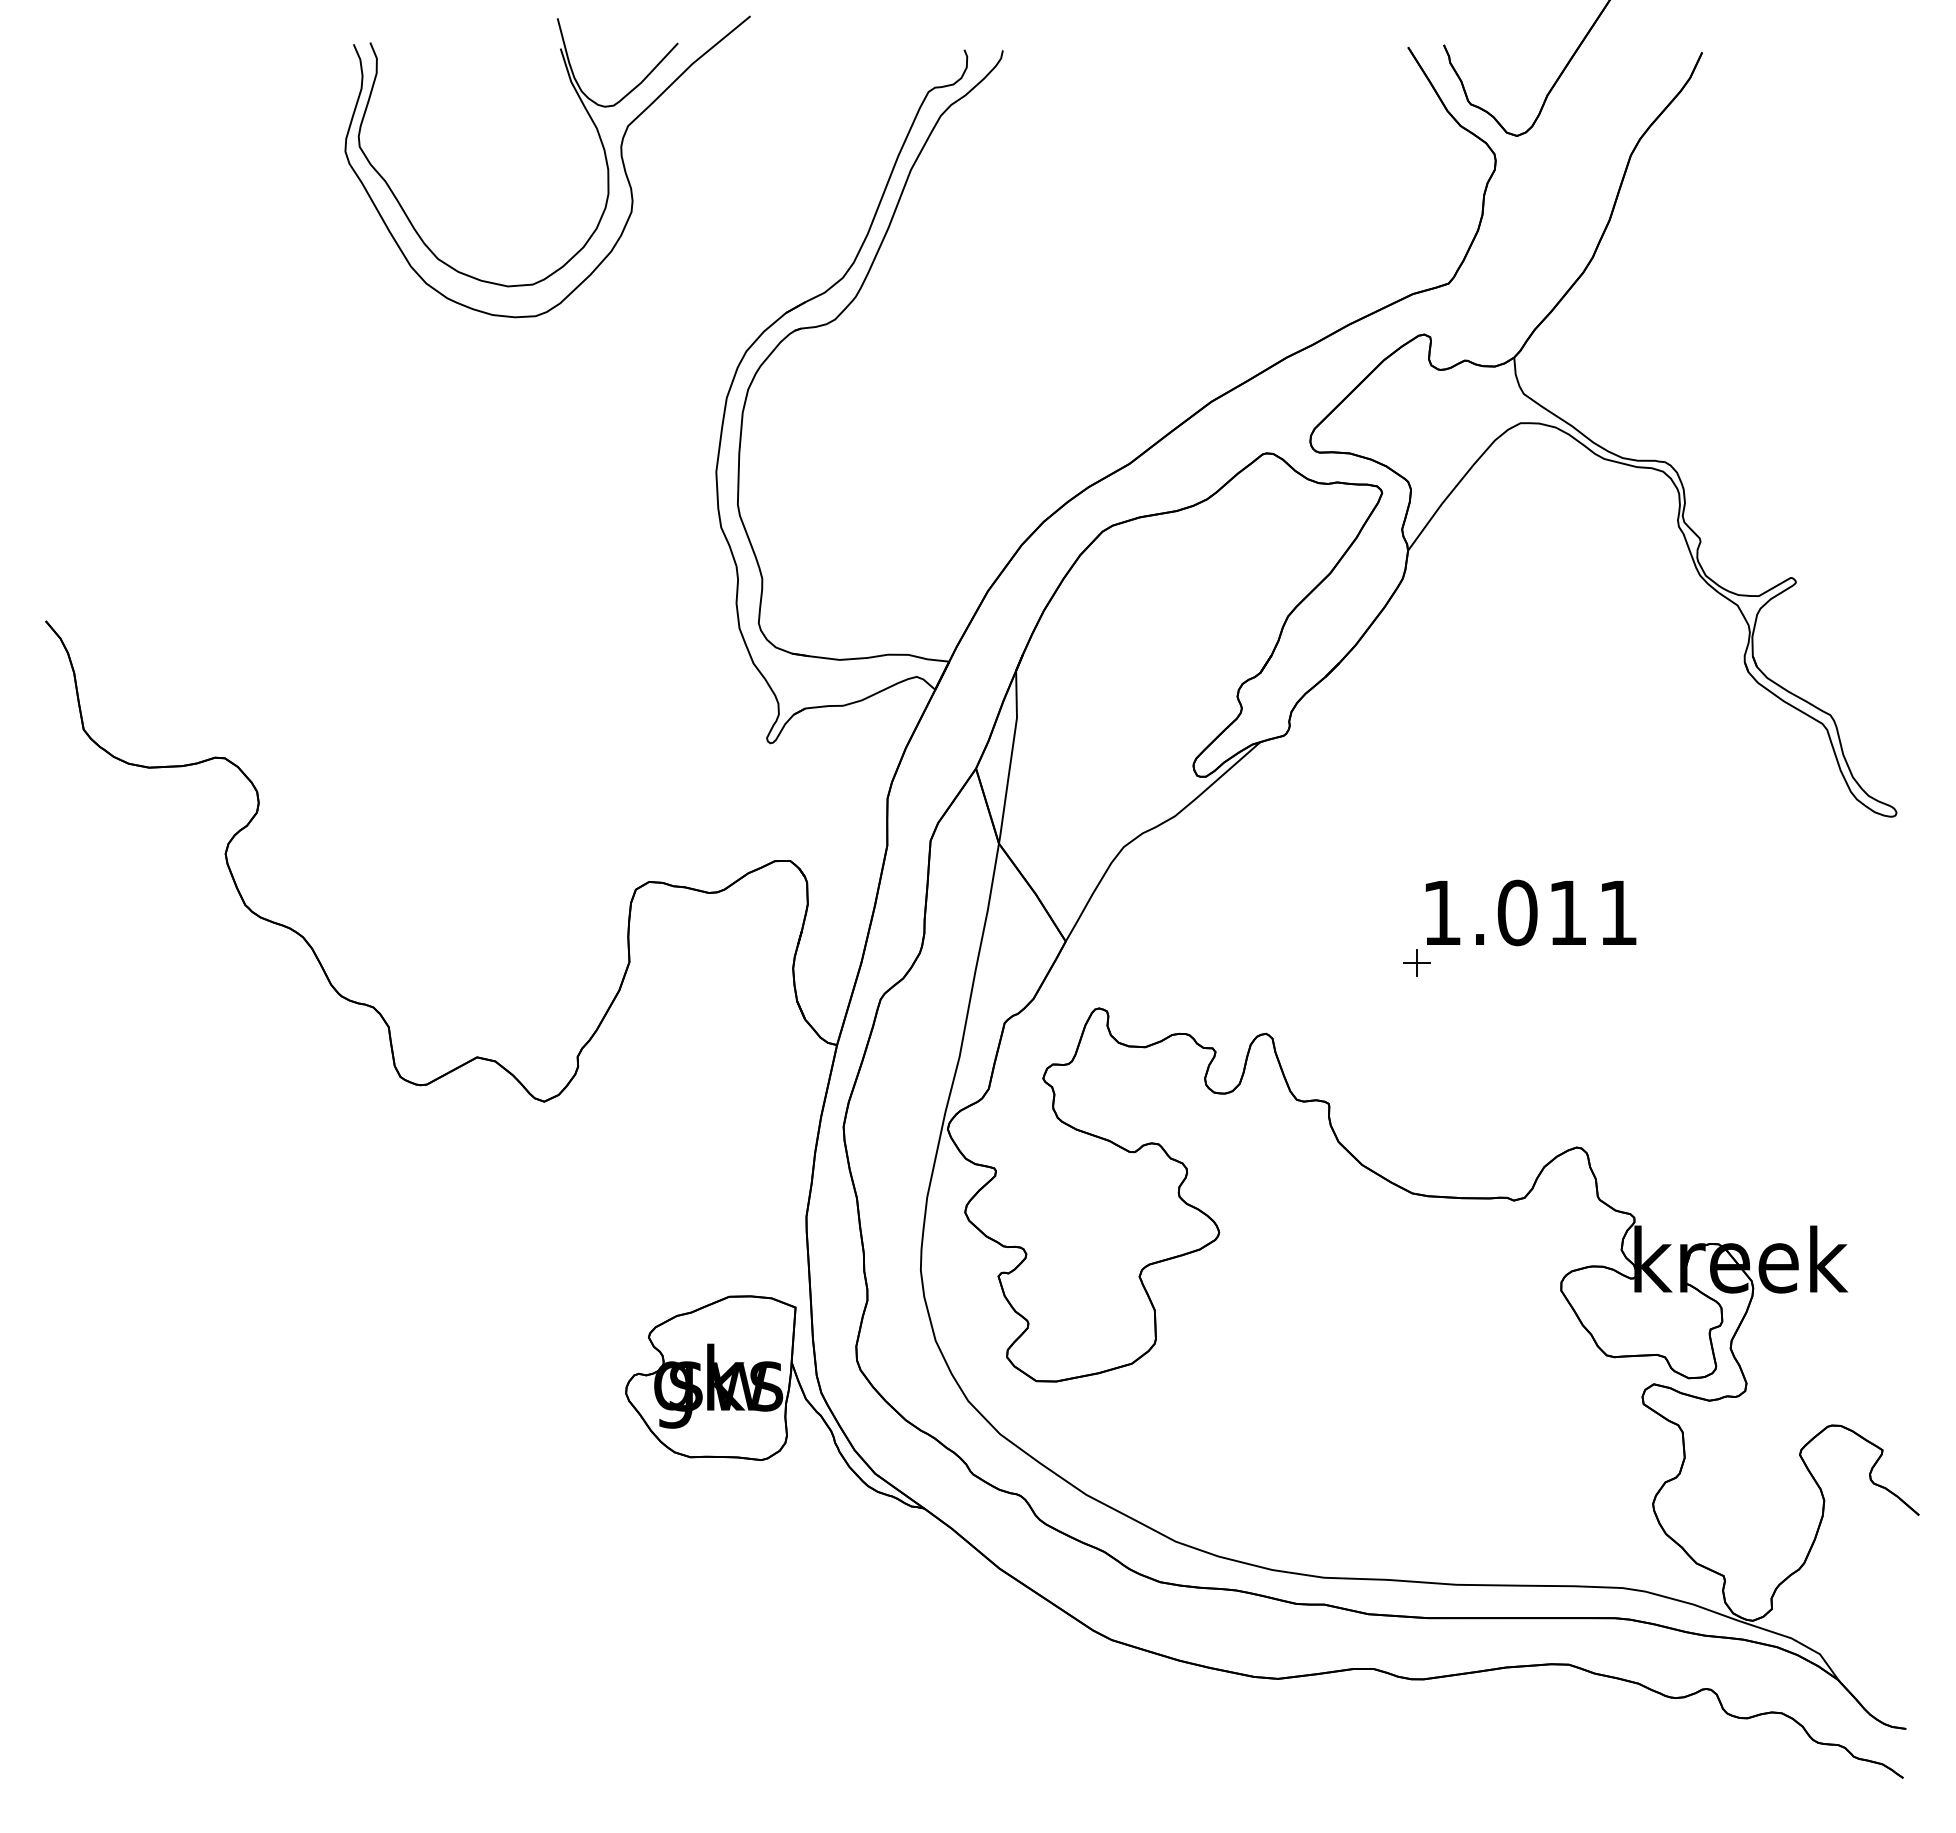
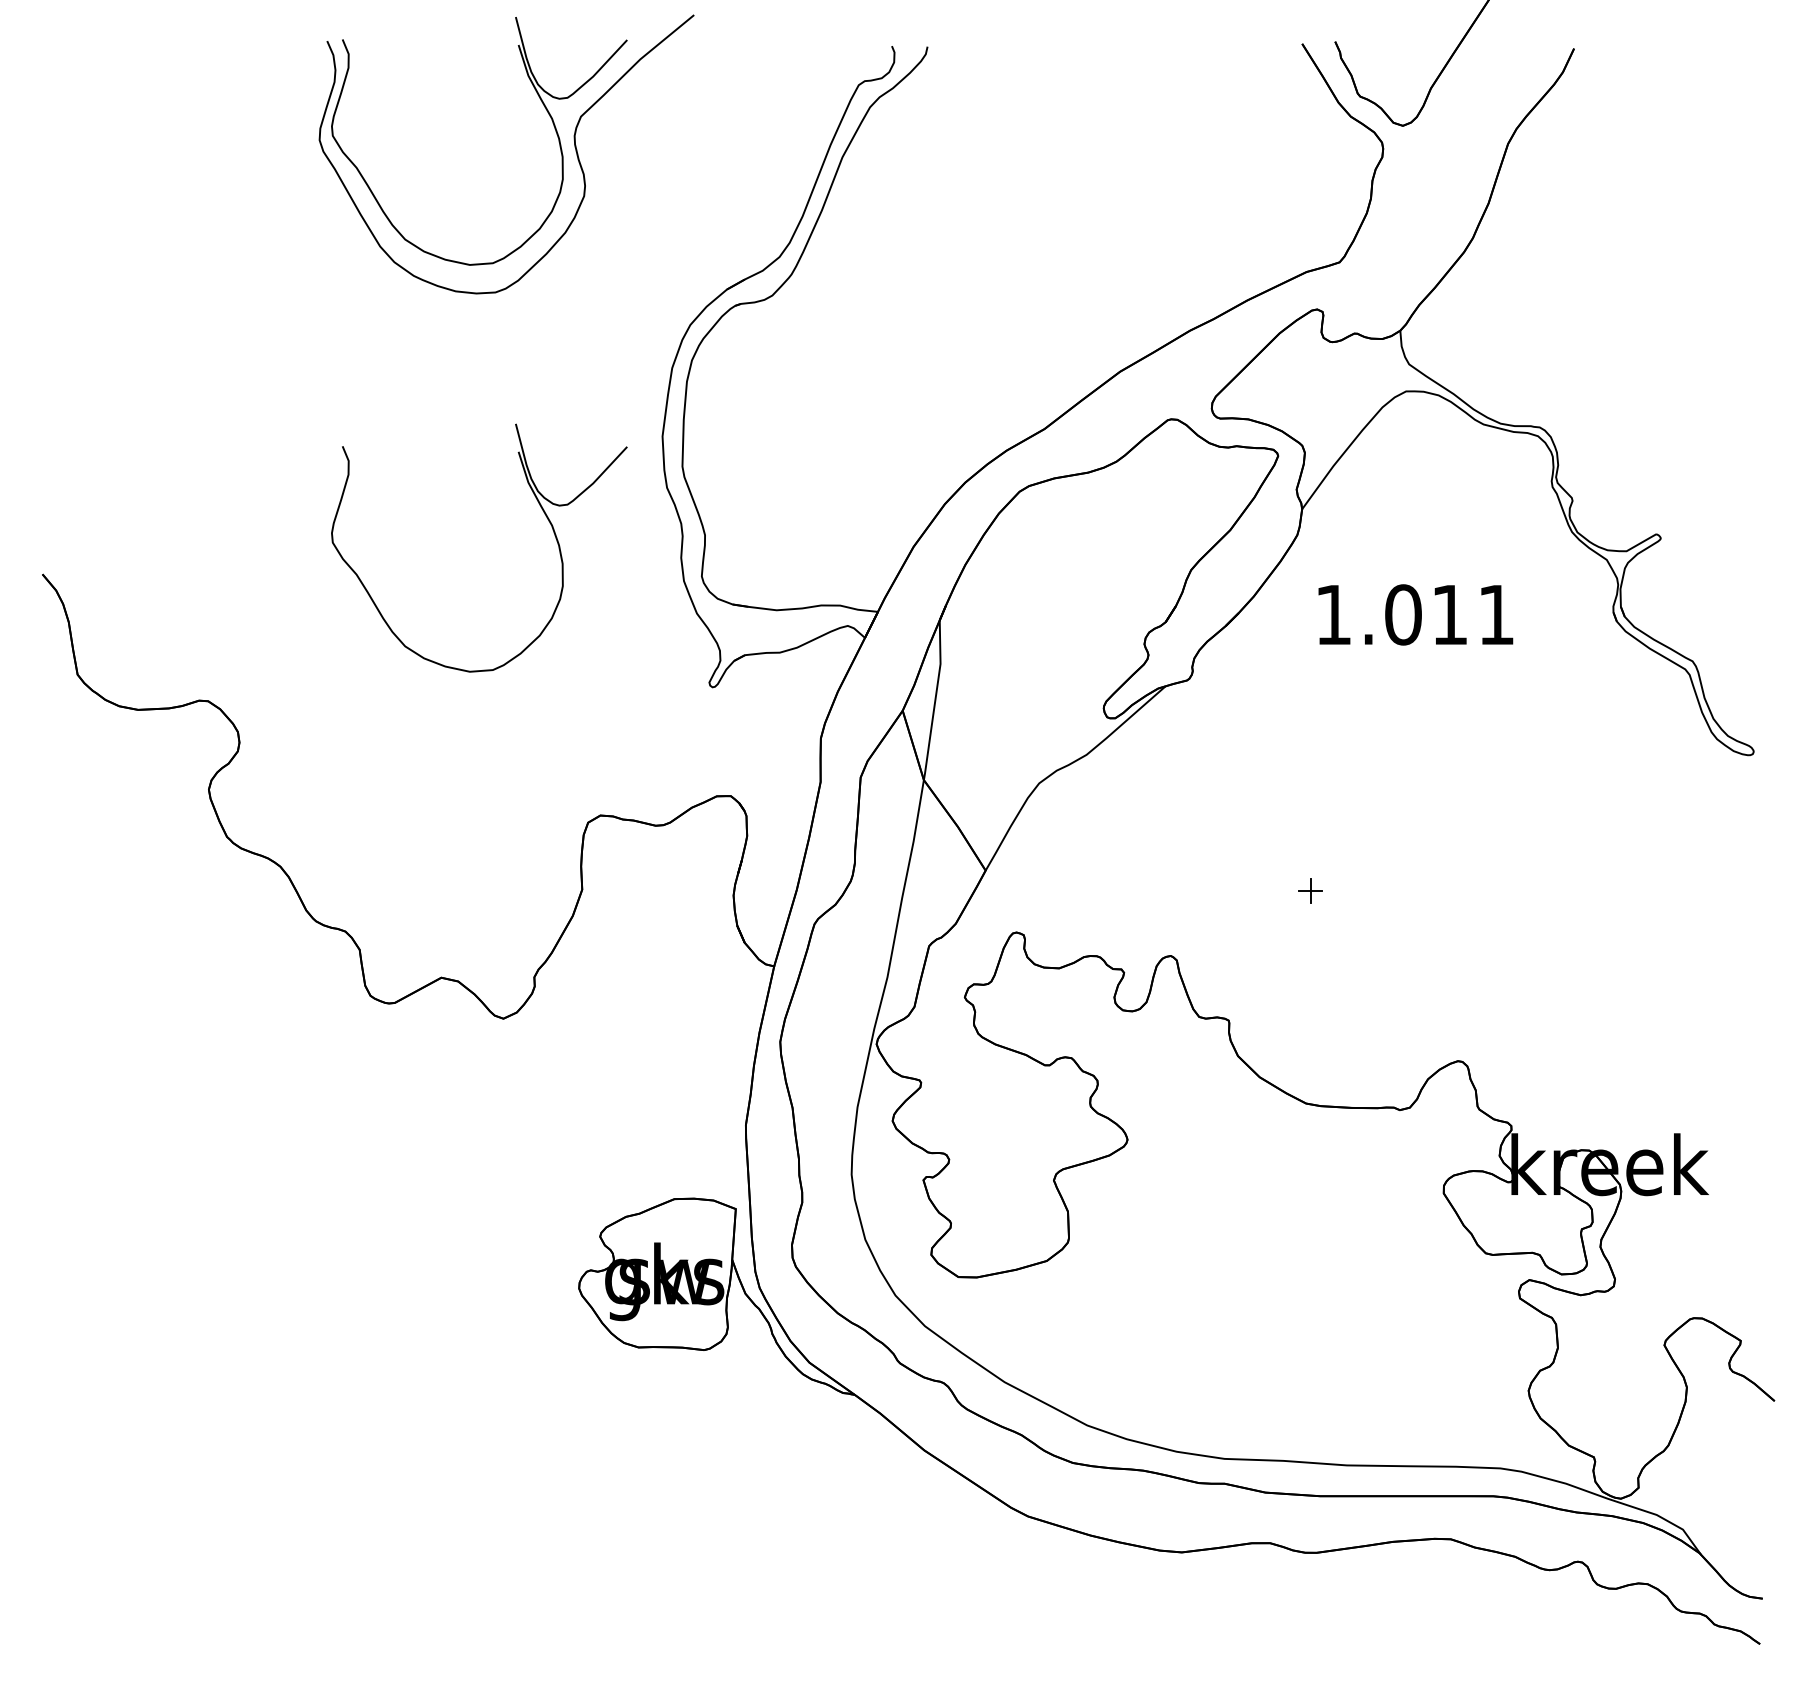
part: (586, 552) -> (542, 510), added
text: (1530, 912) -> (1415, 614), moved

